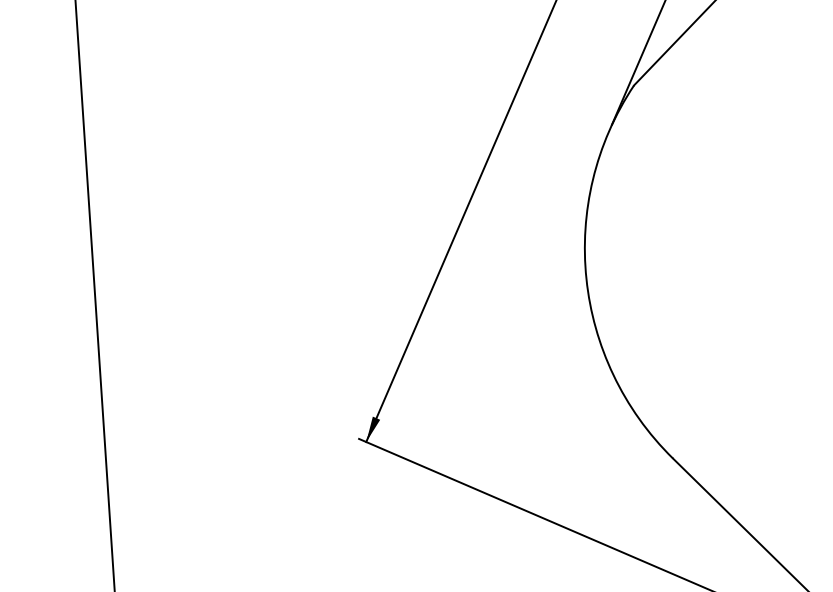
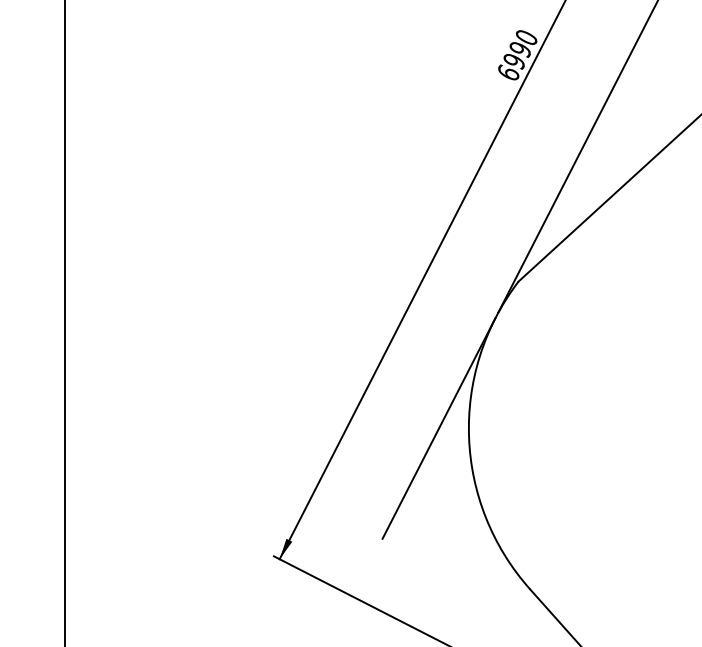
line: (548, 270) -> (438, 428), added

